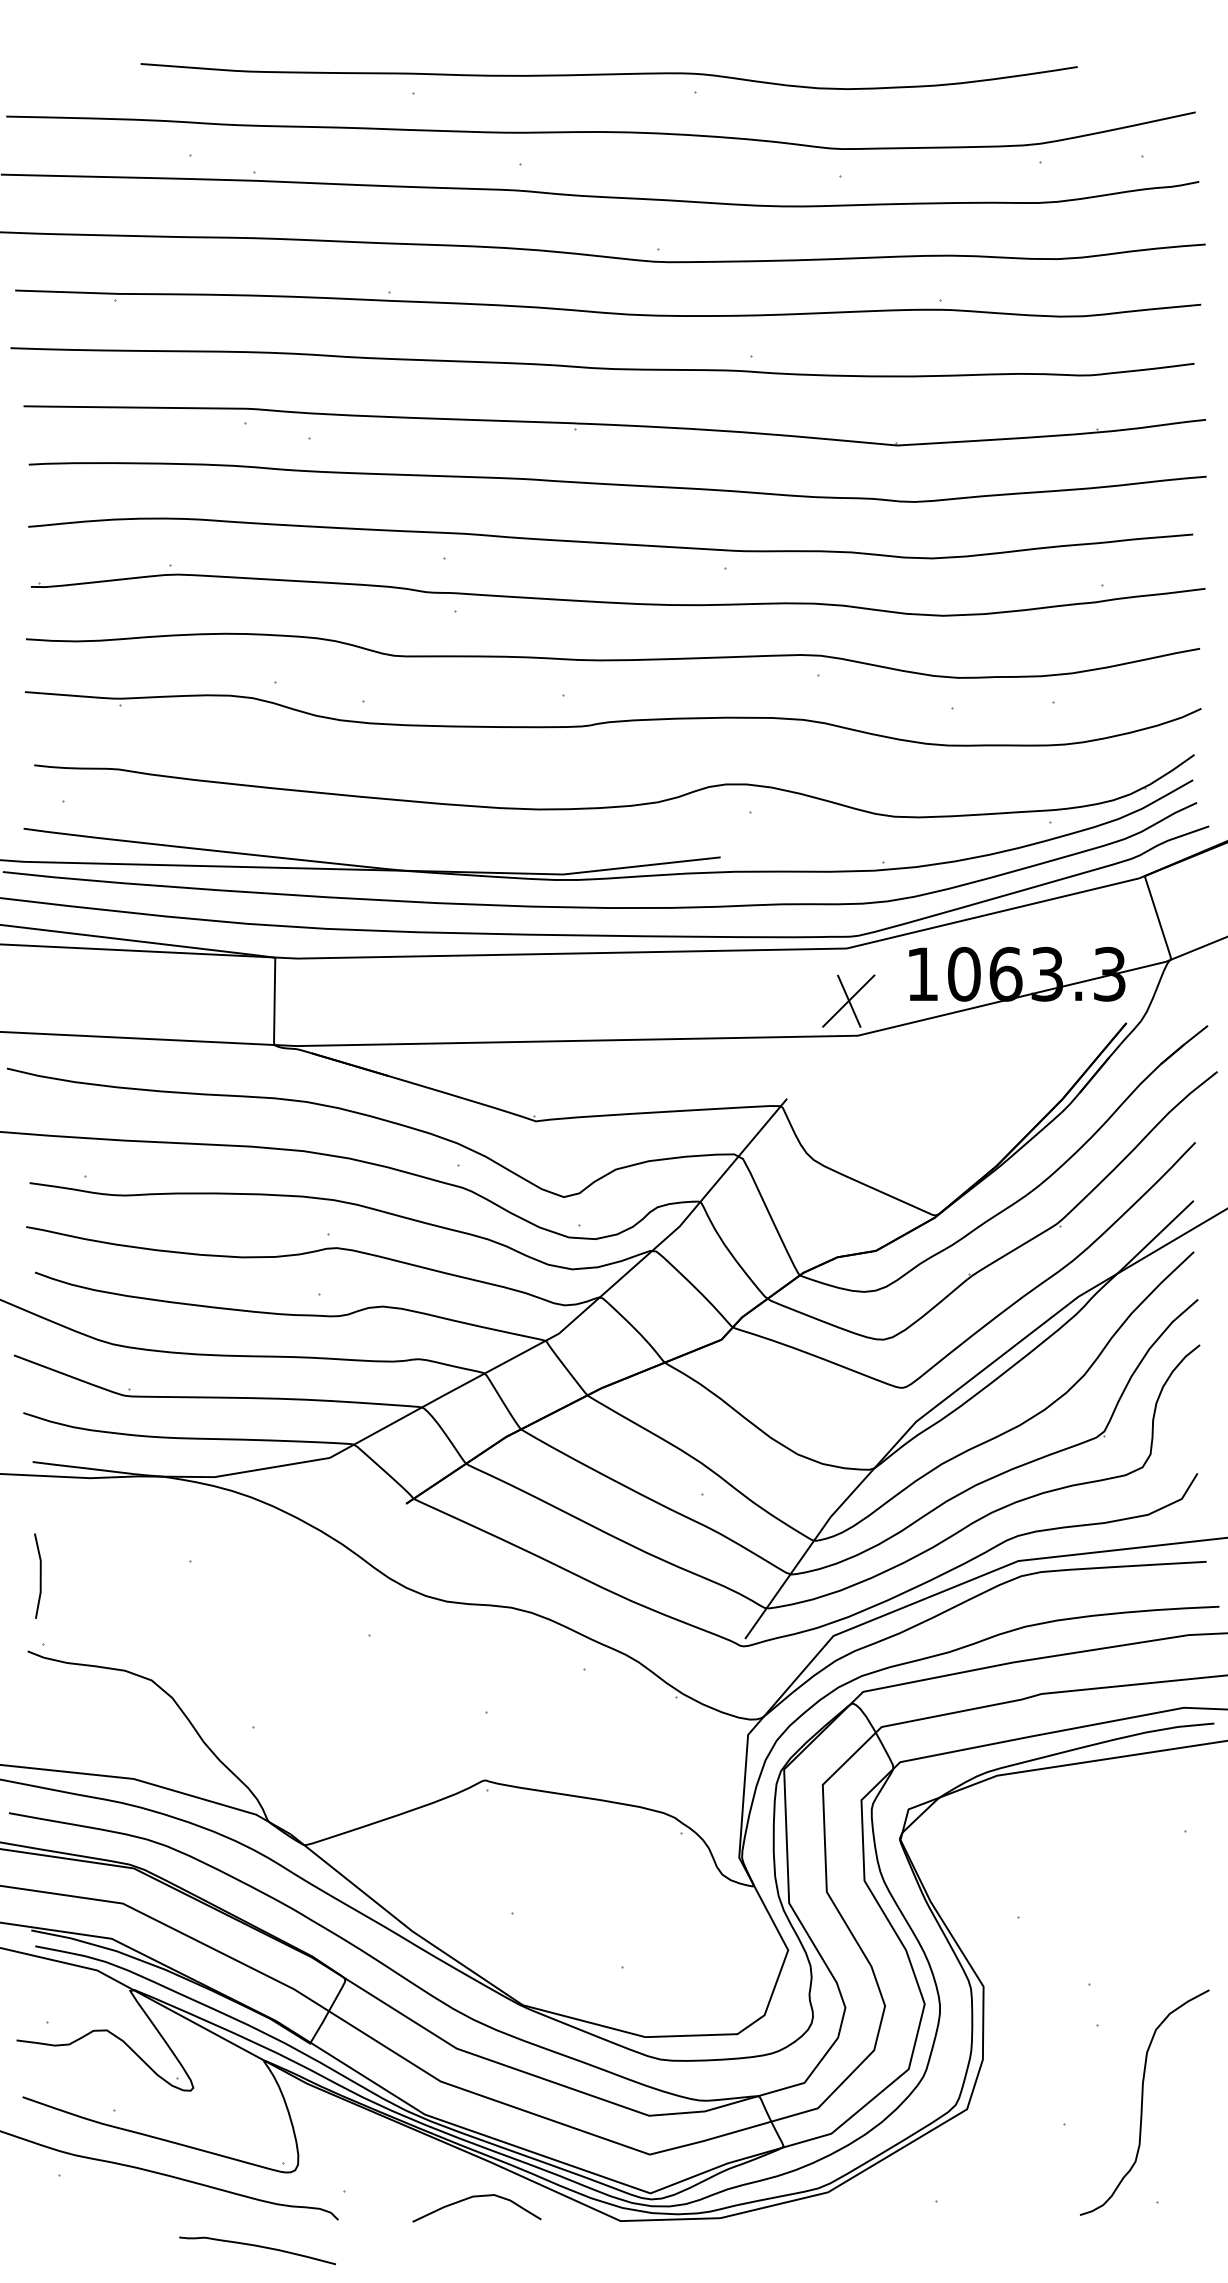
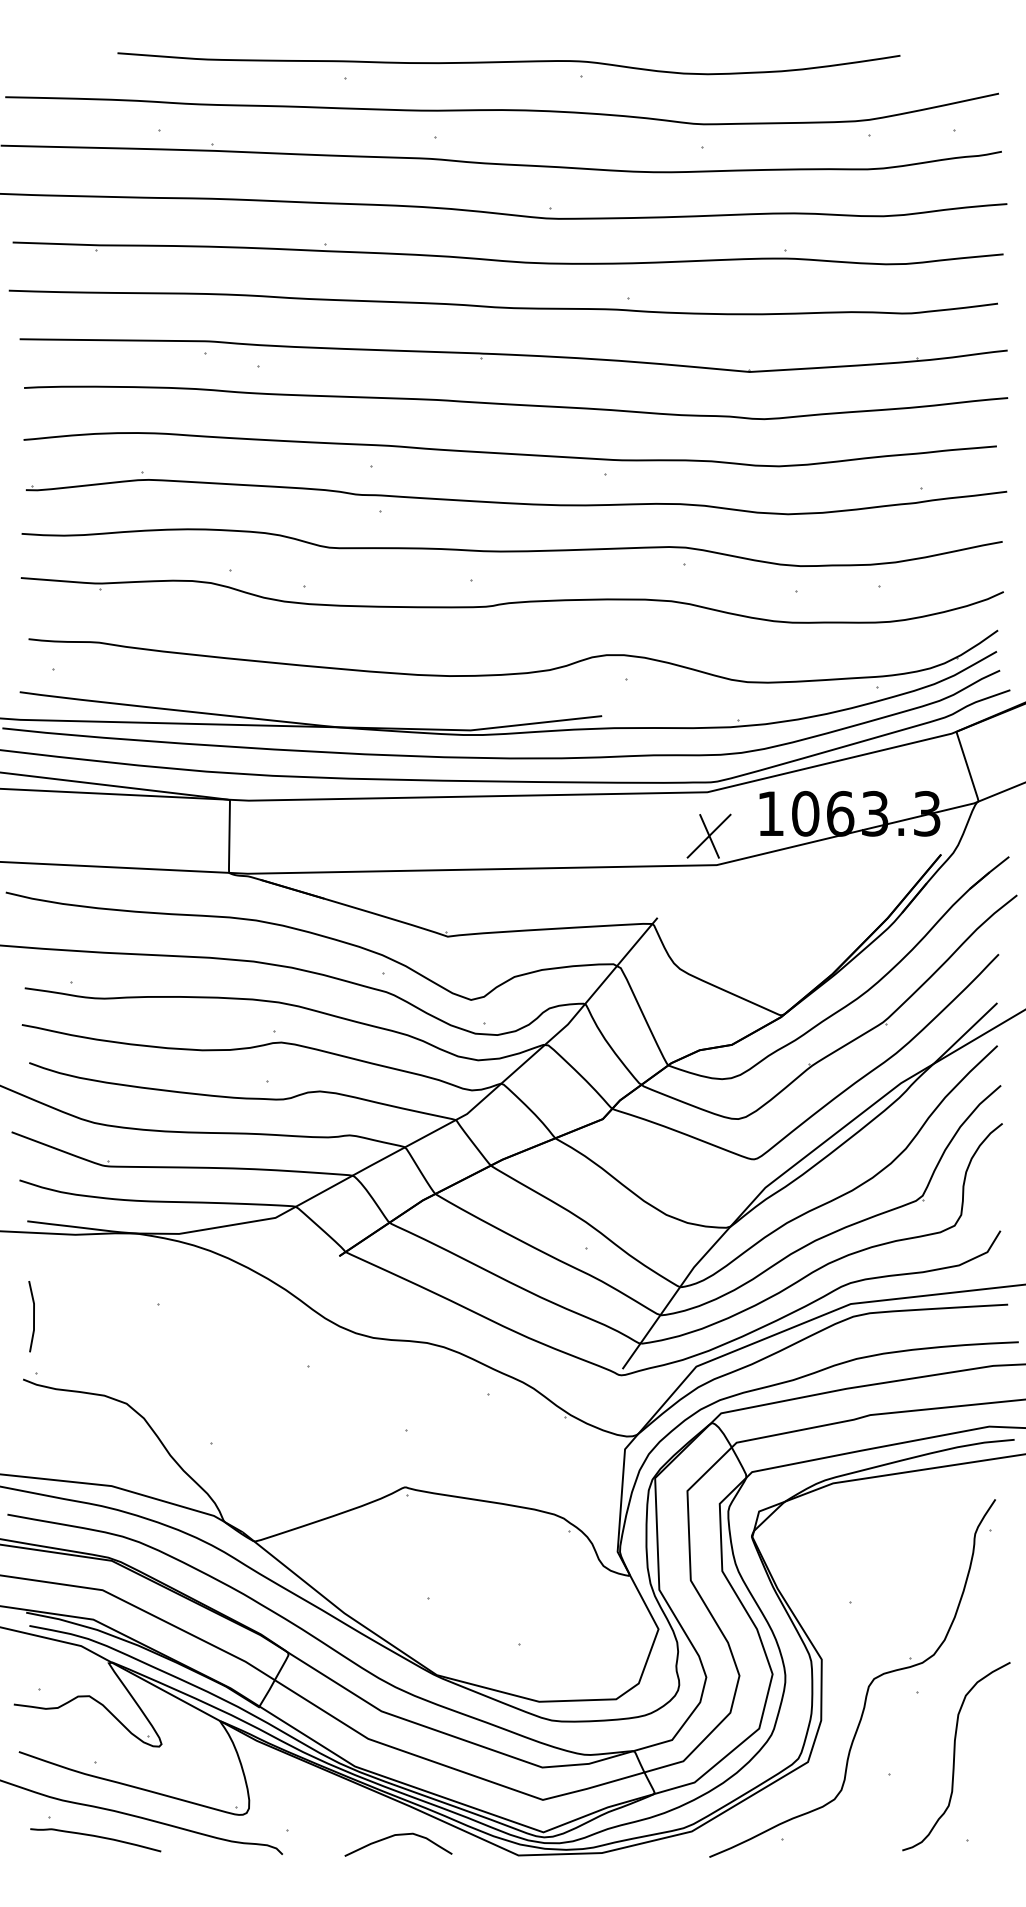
curve: (1039, 2017) -> (868, 1685), added
curve: (258, 2247) -> (96, 1837), moved

